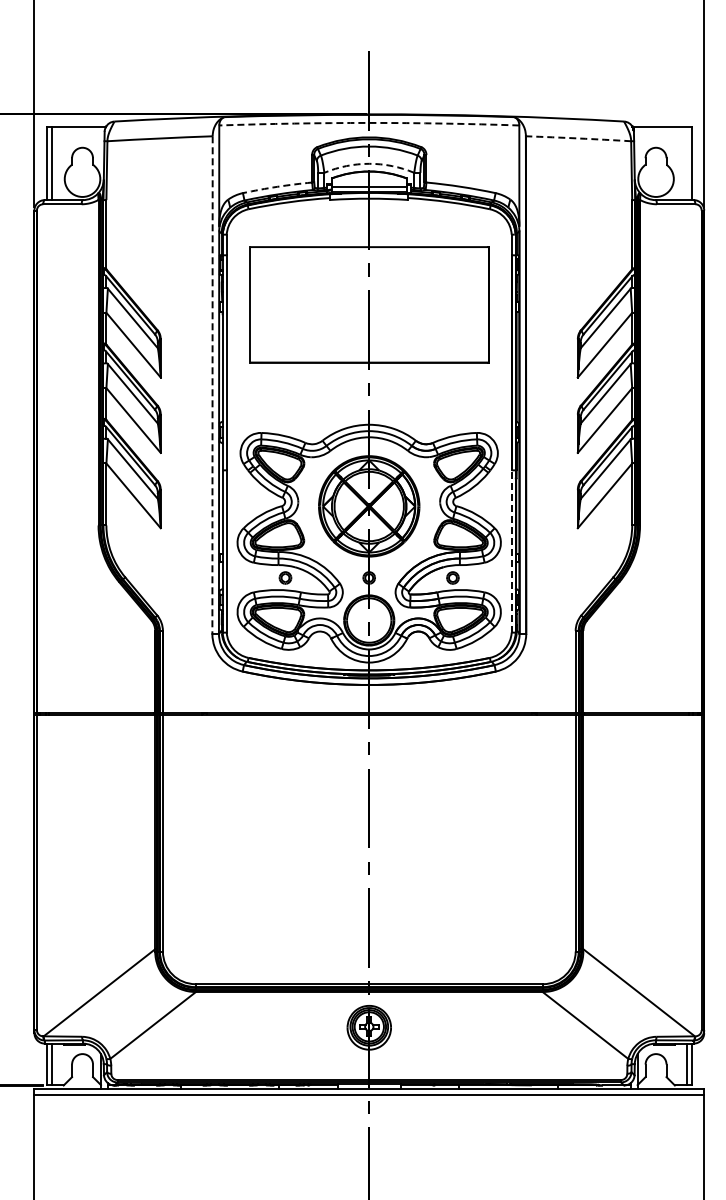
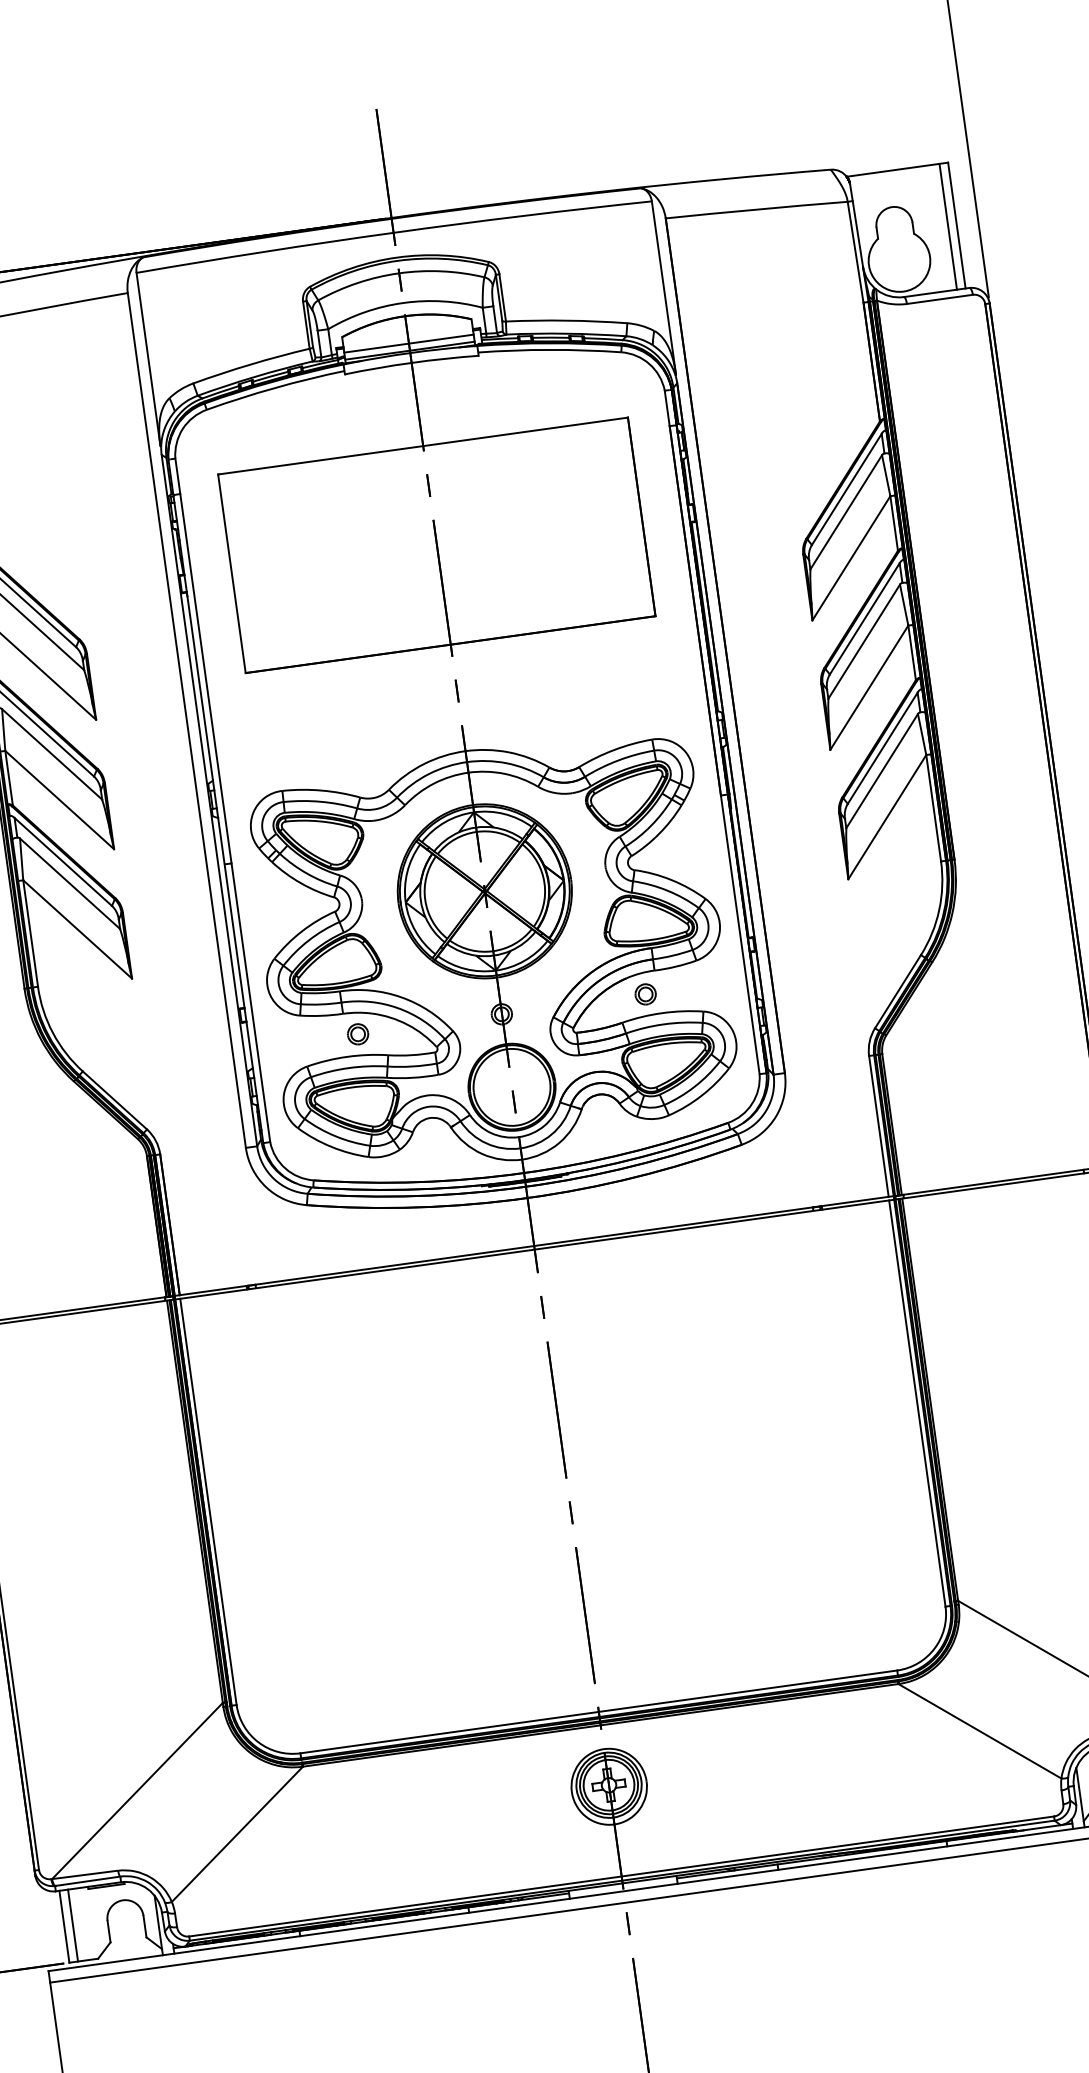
arc: (369, 122) -> (393, 231), dashed -> solid
arc: (578, 138) -> (756, 209), dashed -> solid
arc: (369, 163) -> (403, 302), dashed -> solid
line: (686, 163) -> (948, 226), added
arc: (277, 186) -> (251, 363), dashed -> solid
line: (212, 385) -> (186, 721), dashed -> solid
line: (511, 550) -> (739, 933), dashed -> solid

